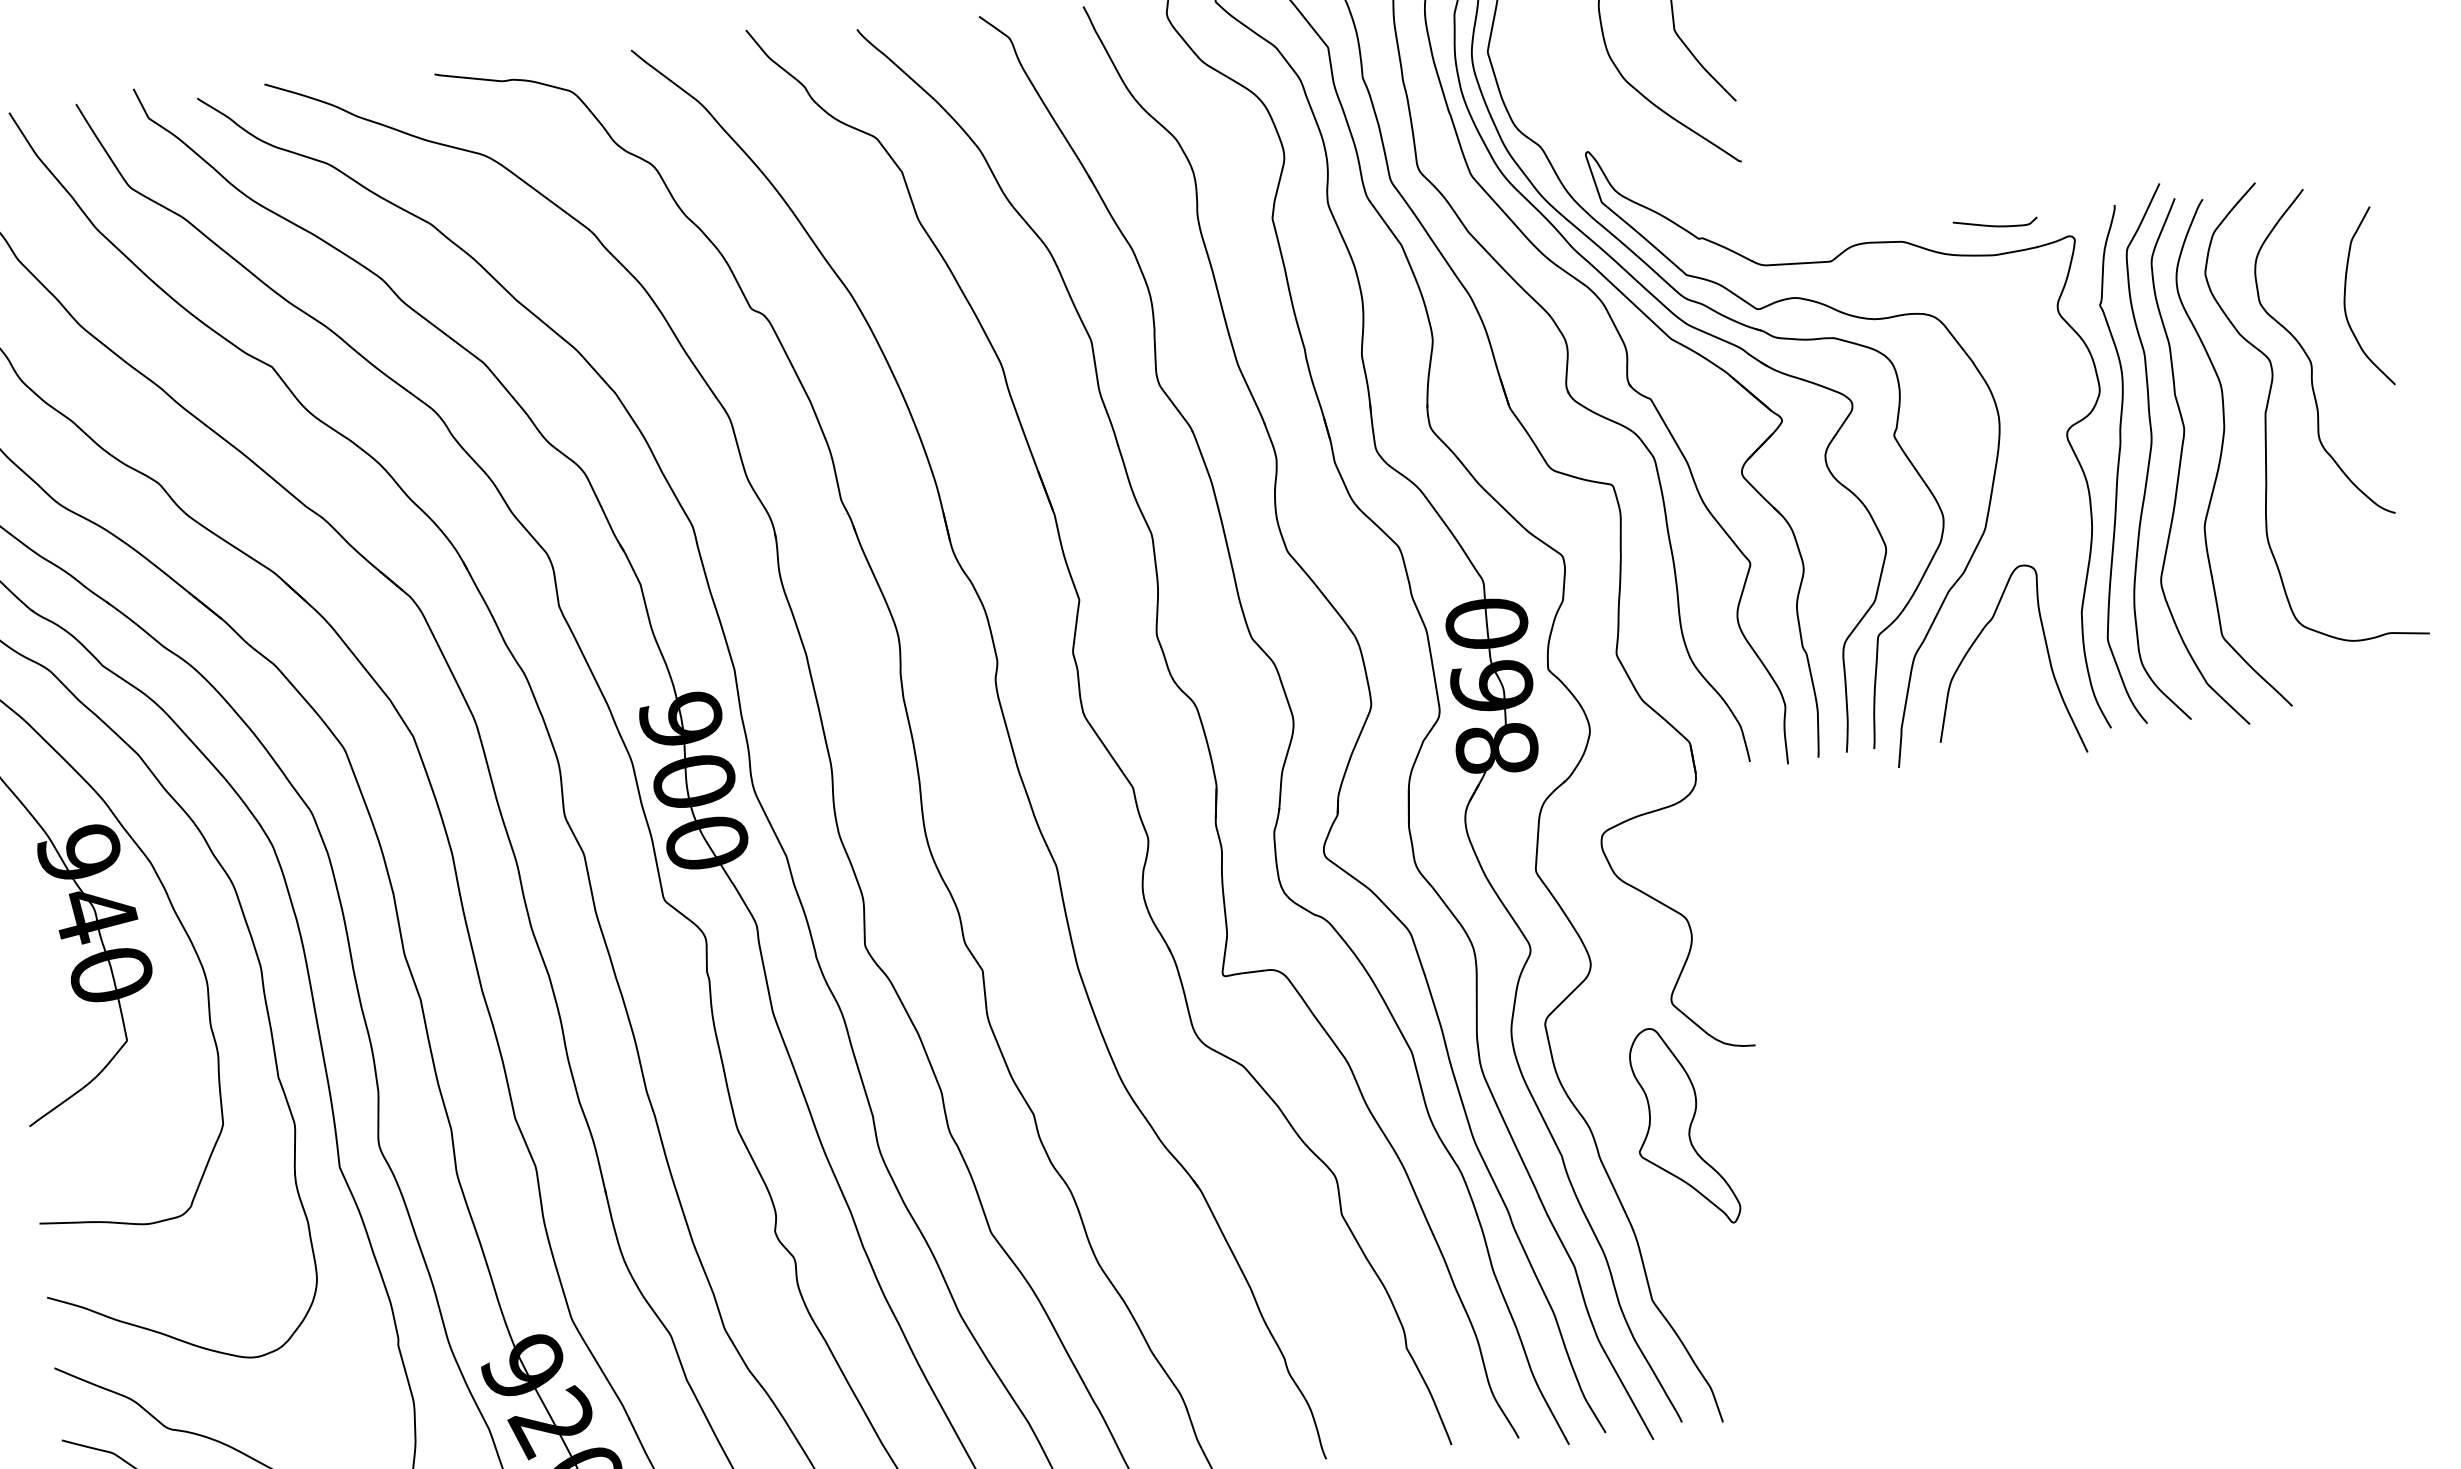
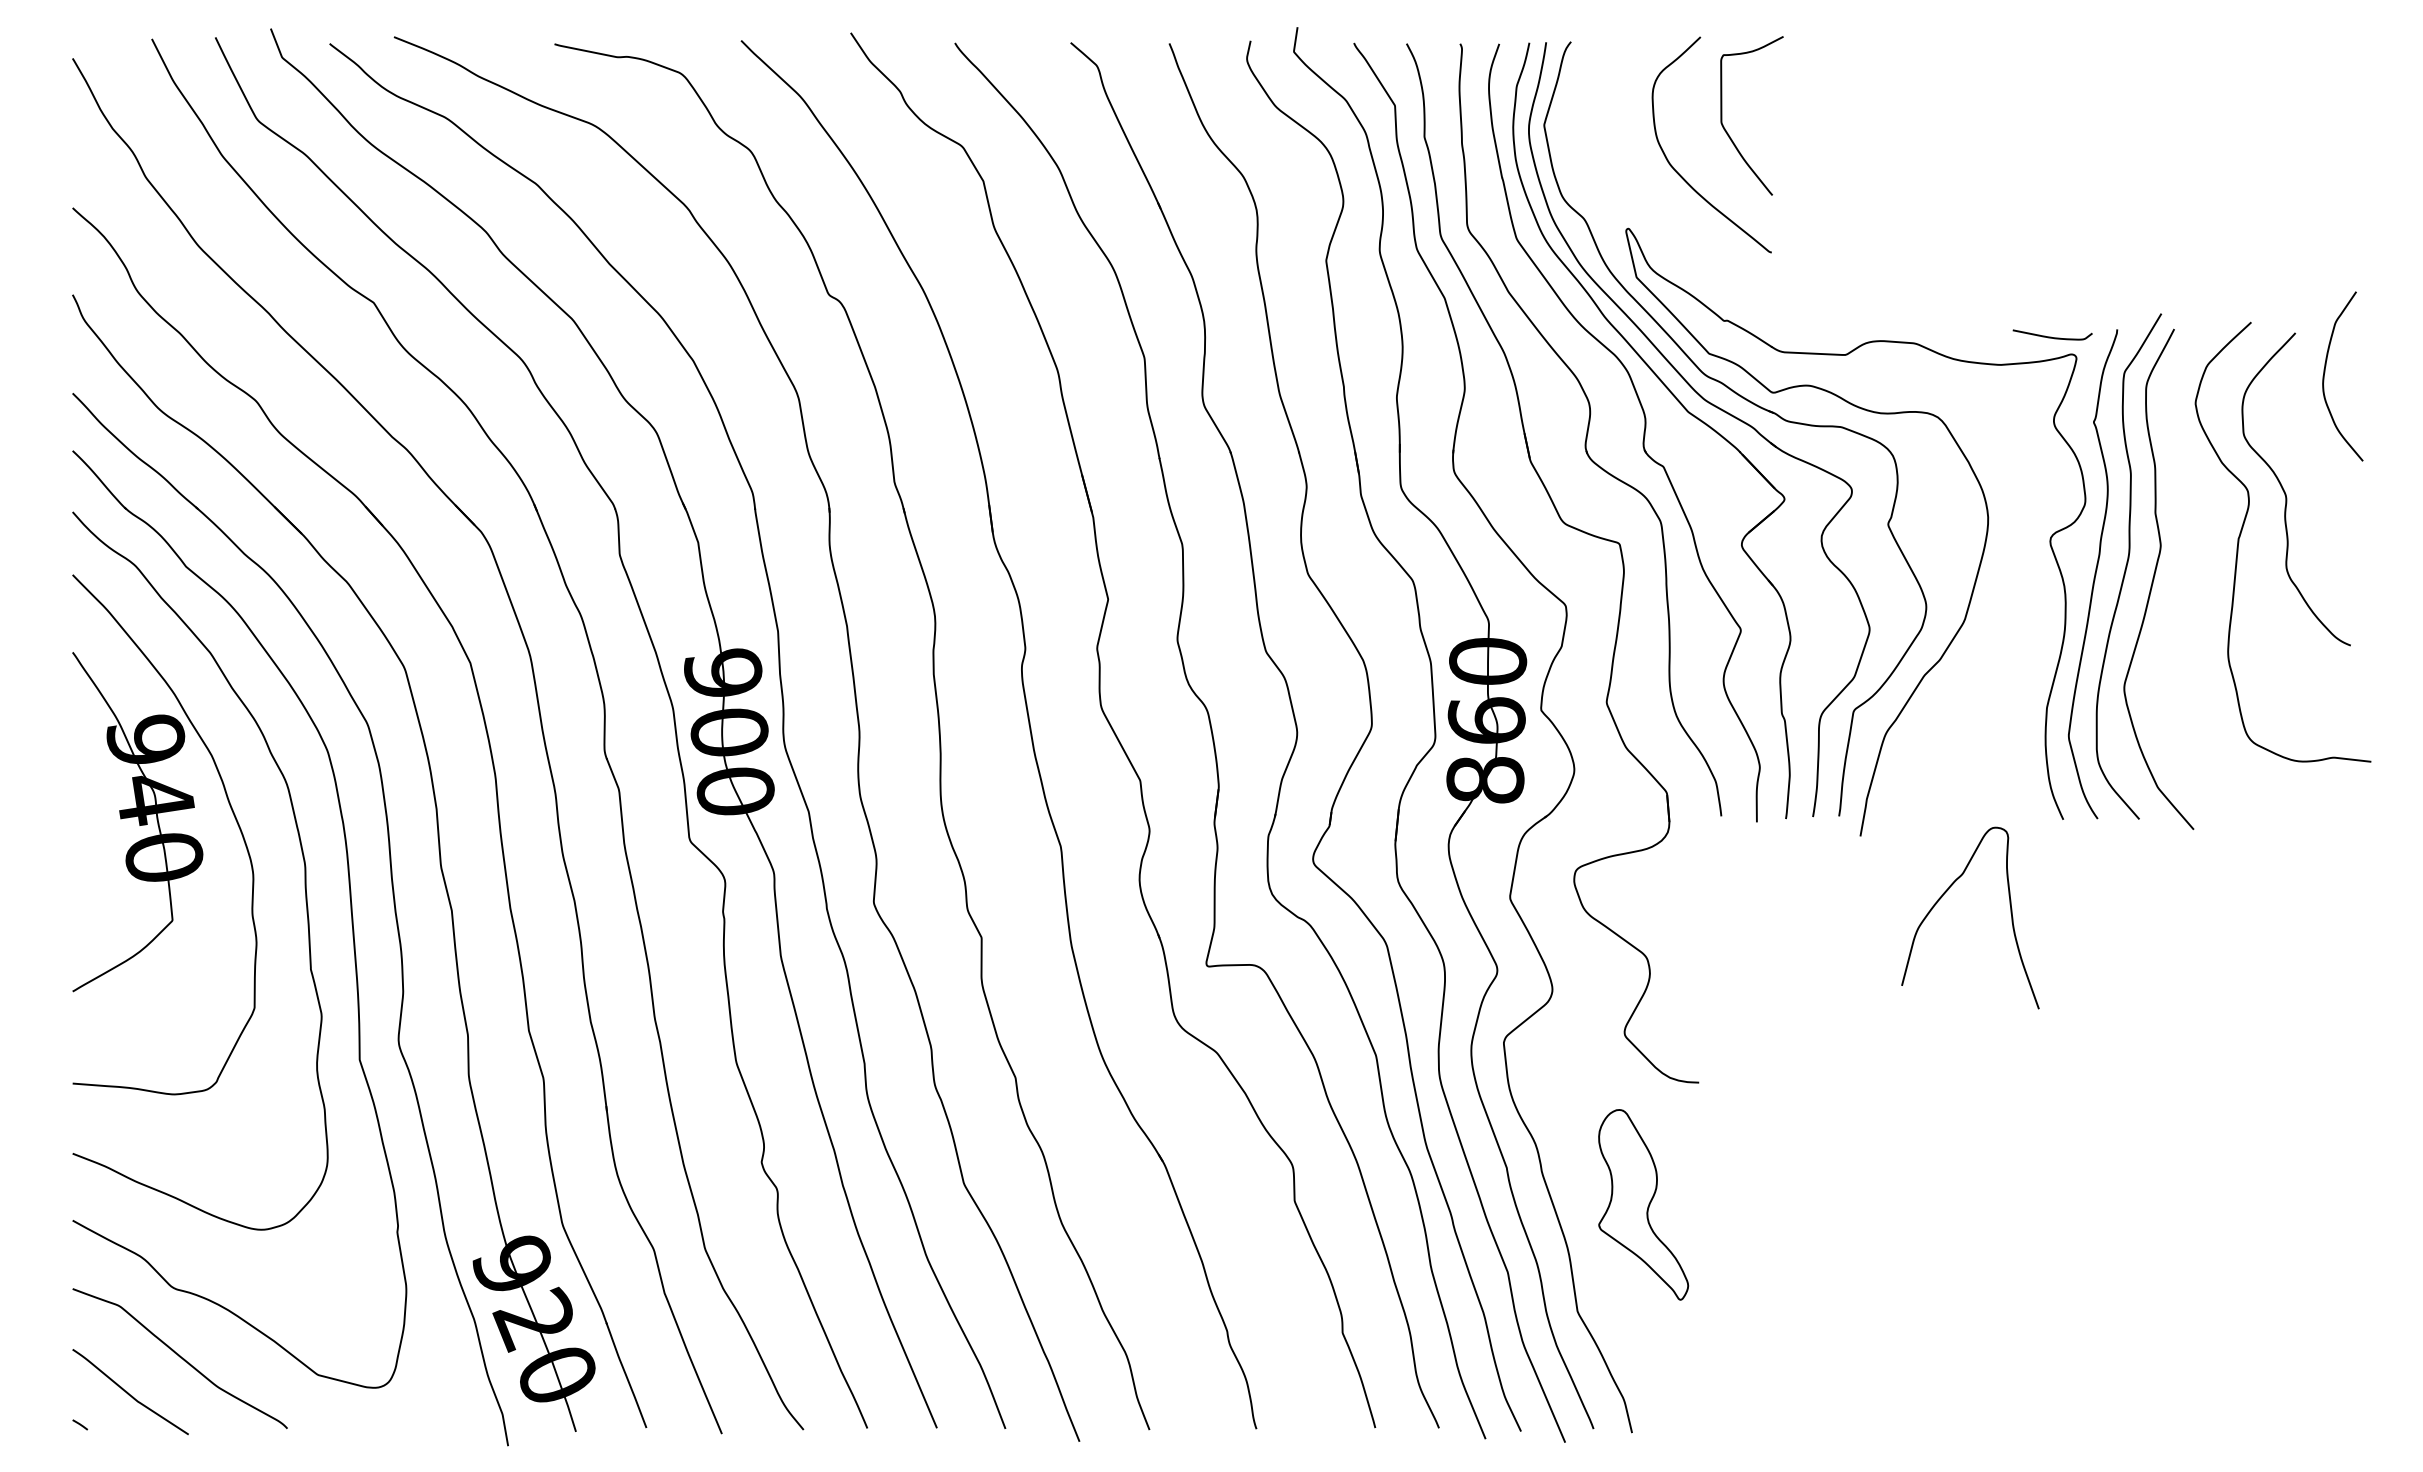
curve: (1994, 224) -> (2051, 336), moved
curve: (2346, 295) -> (2325, 372), moved
curve: (2222, 453) -> (2194, 572), removed
curve: (1973, 645) -> (1942, 897), moved
part: (1684, 1126) -> (1643, 1204), moved

